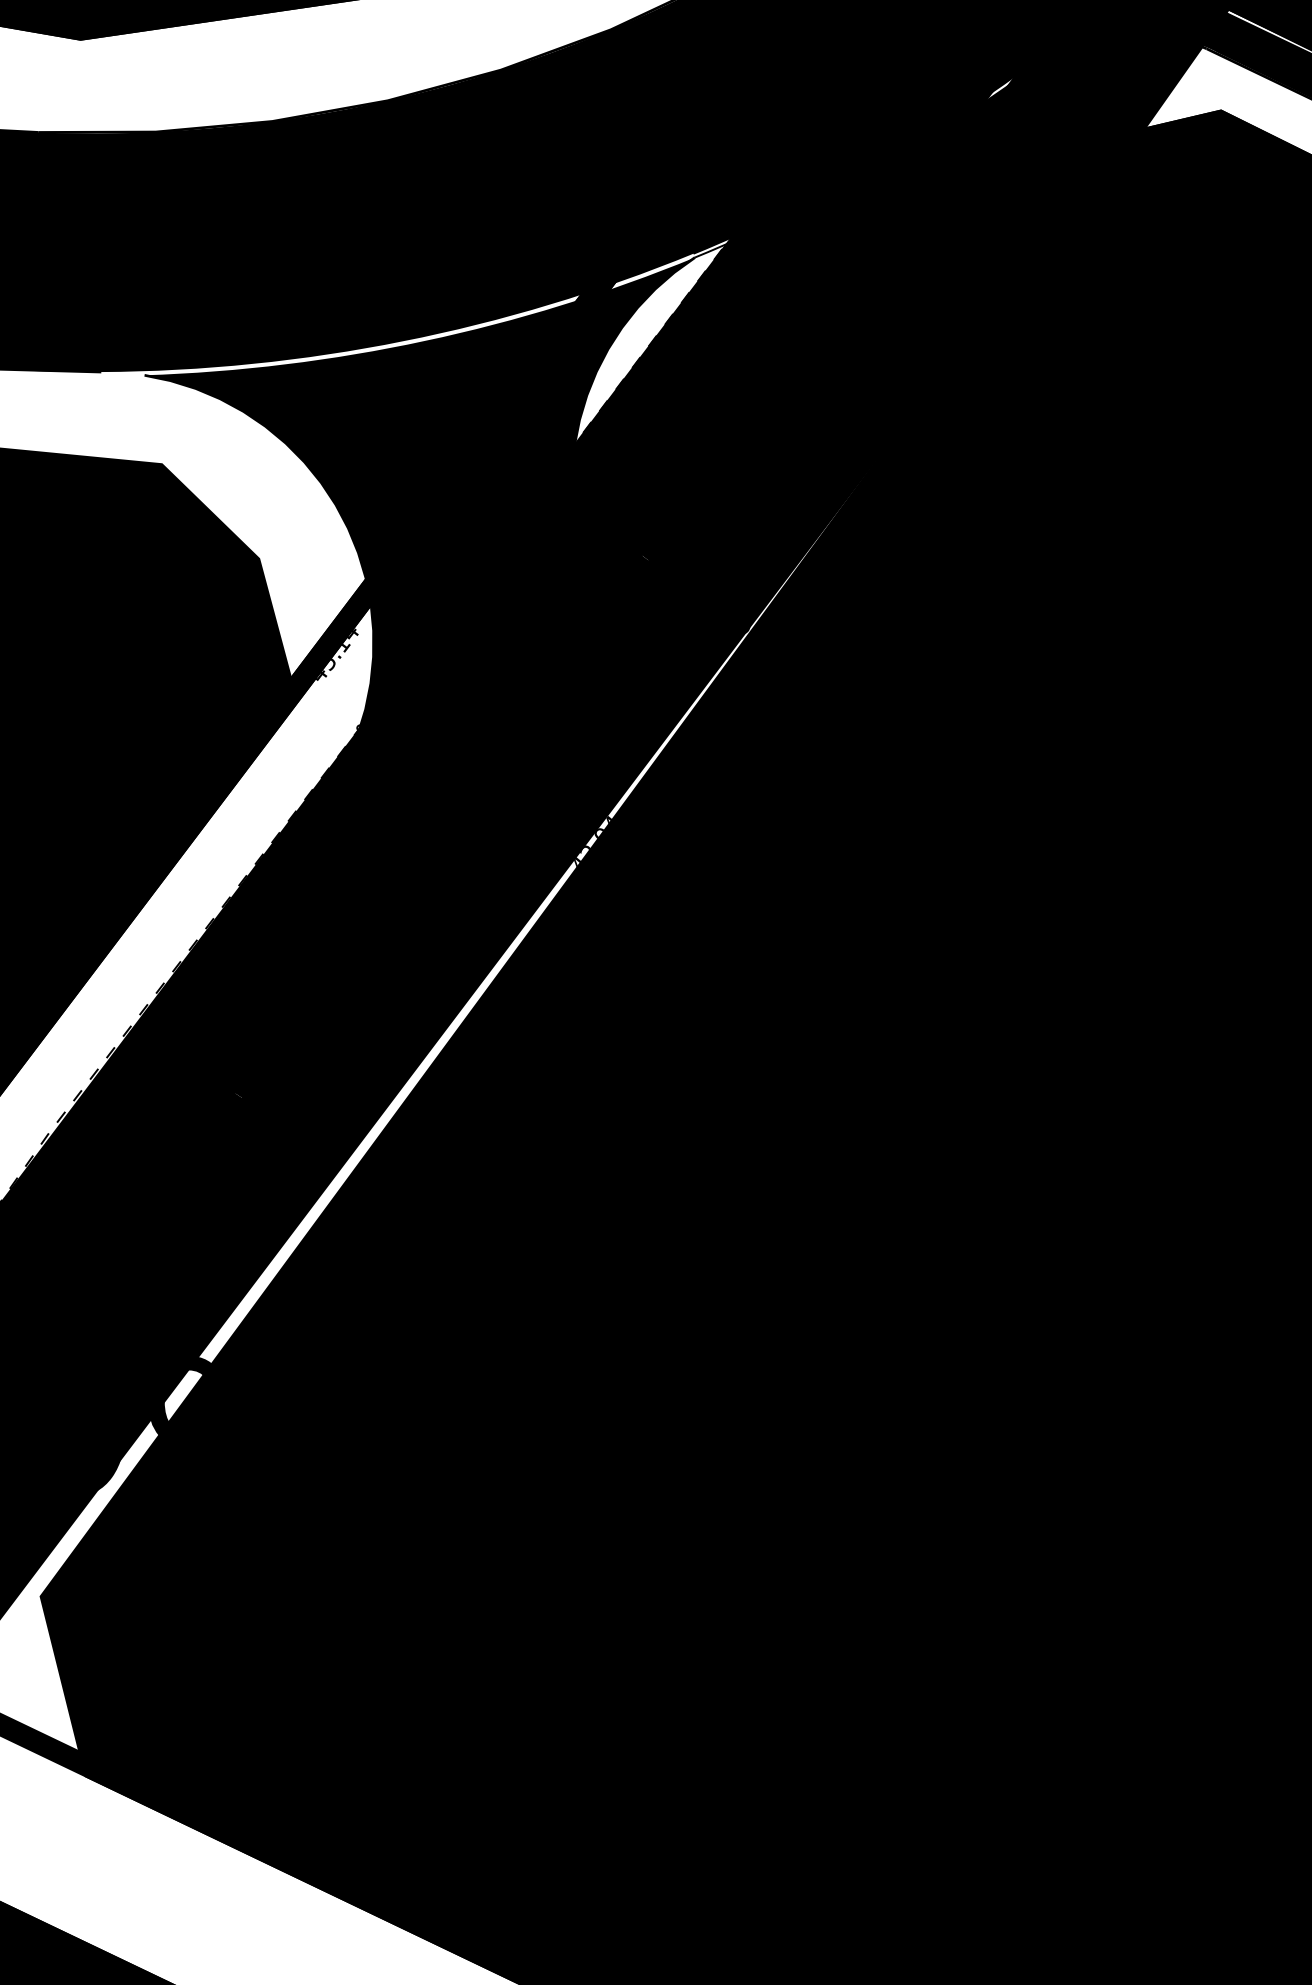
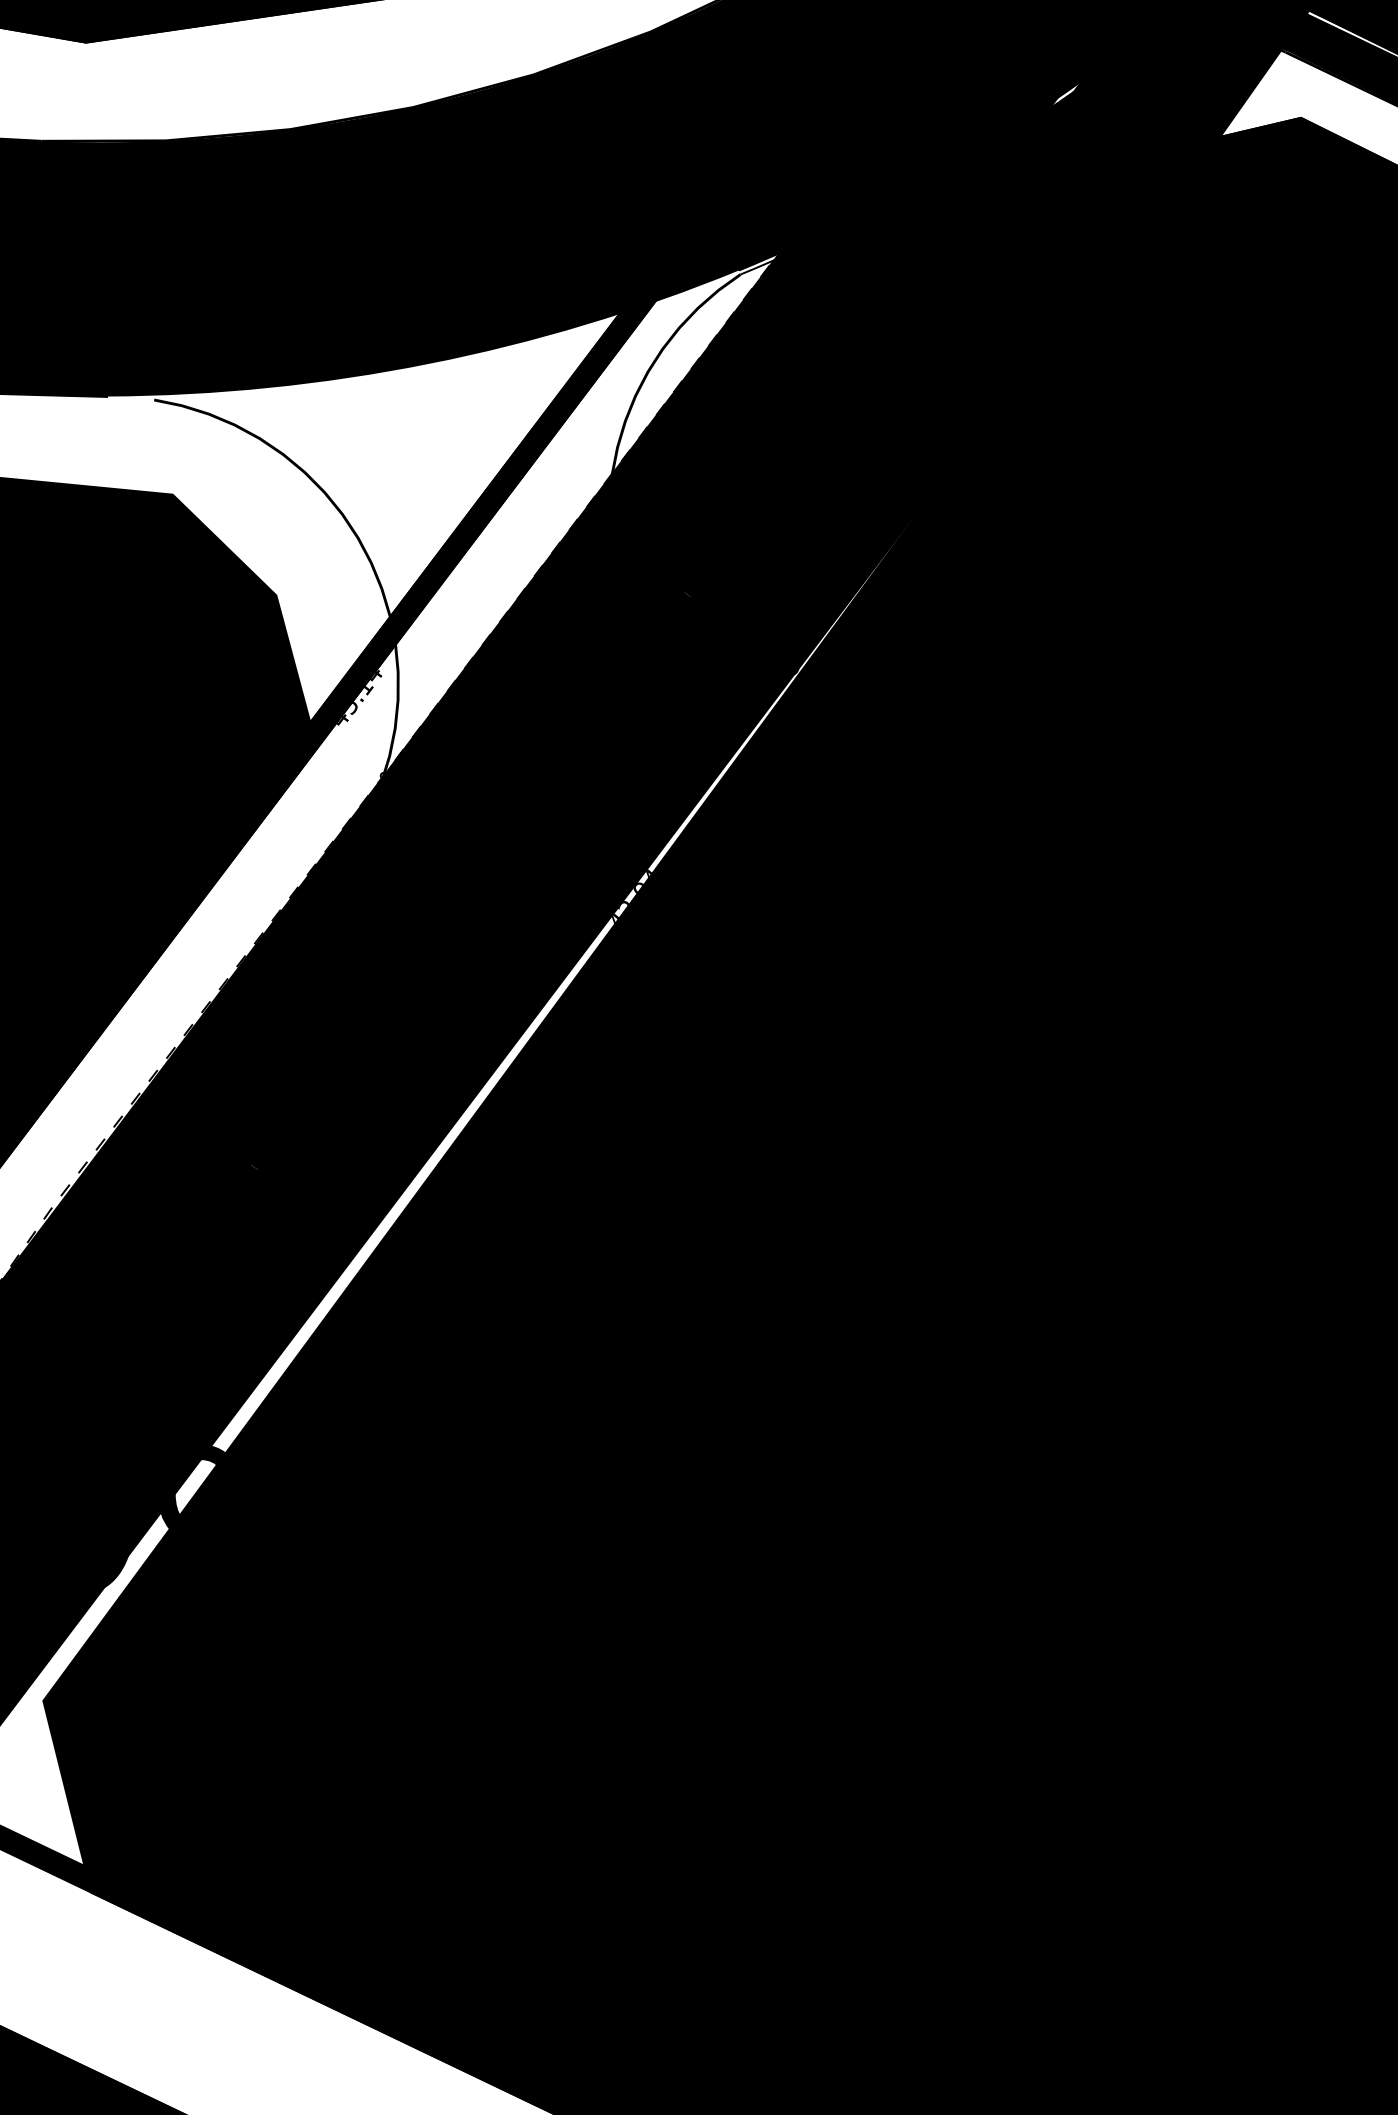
fill: (419, 531) -> (447, 566), removed

